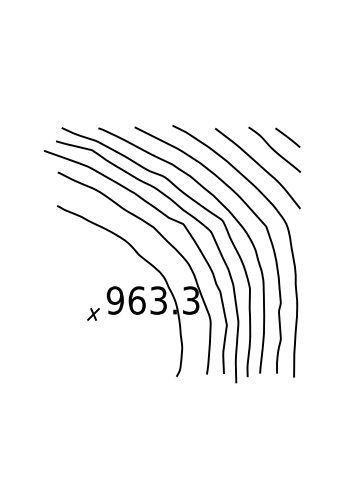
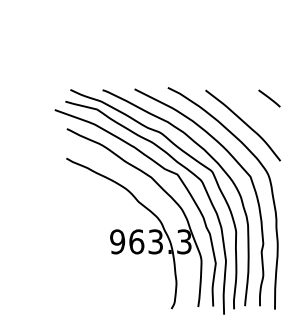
curve: (274, 149) -> (257, 108), removed
part: (93, 314) -> (98, 254), removed

